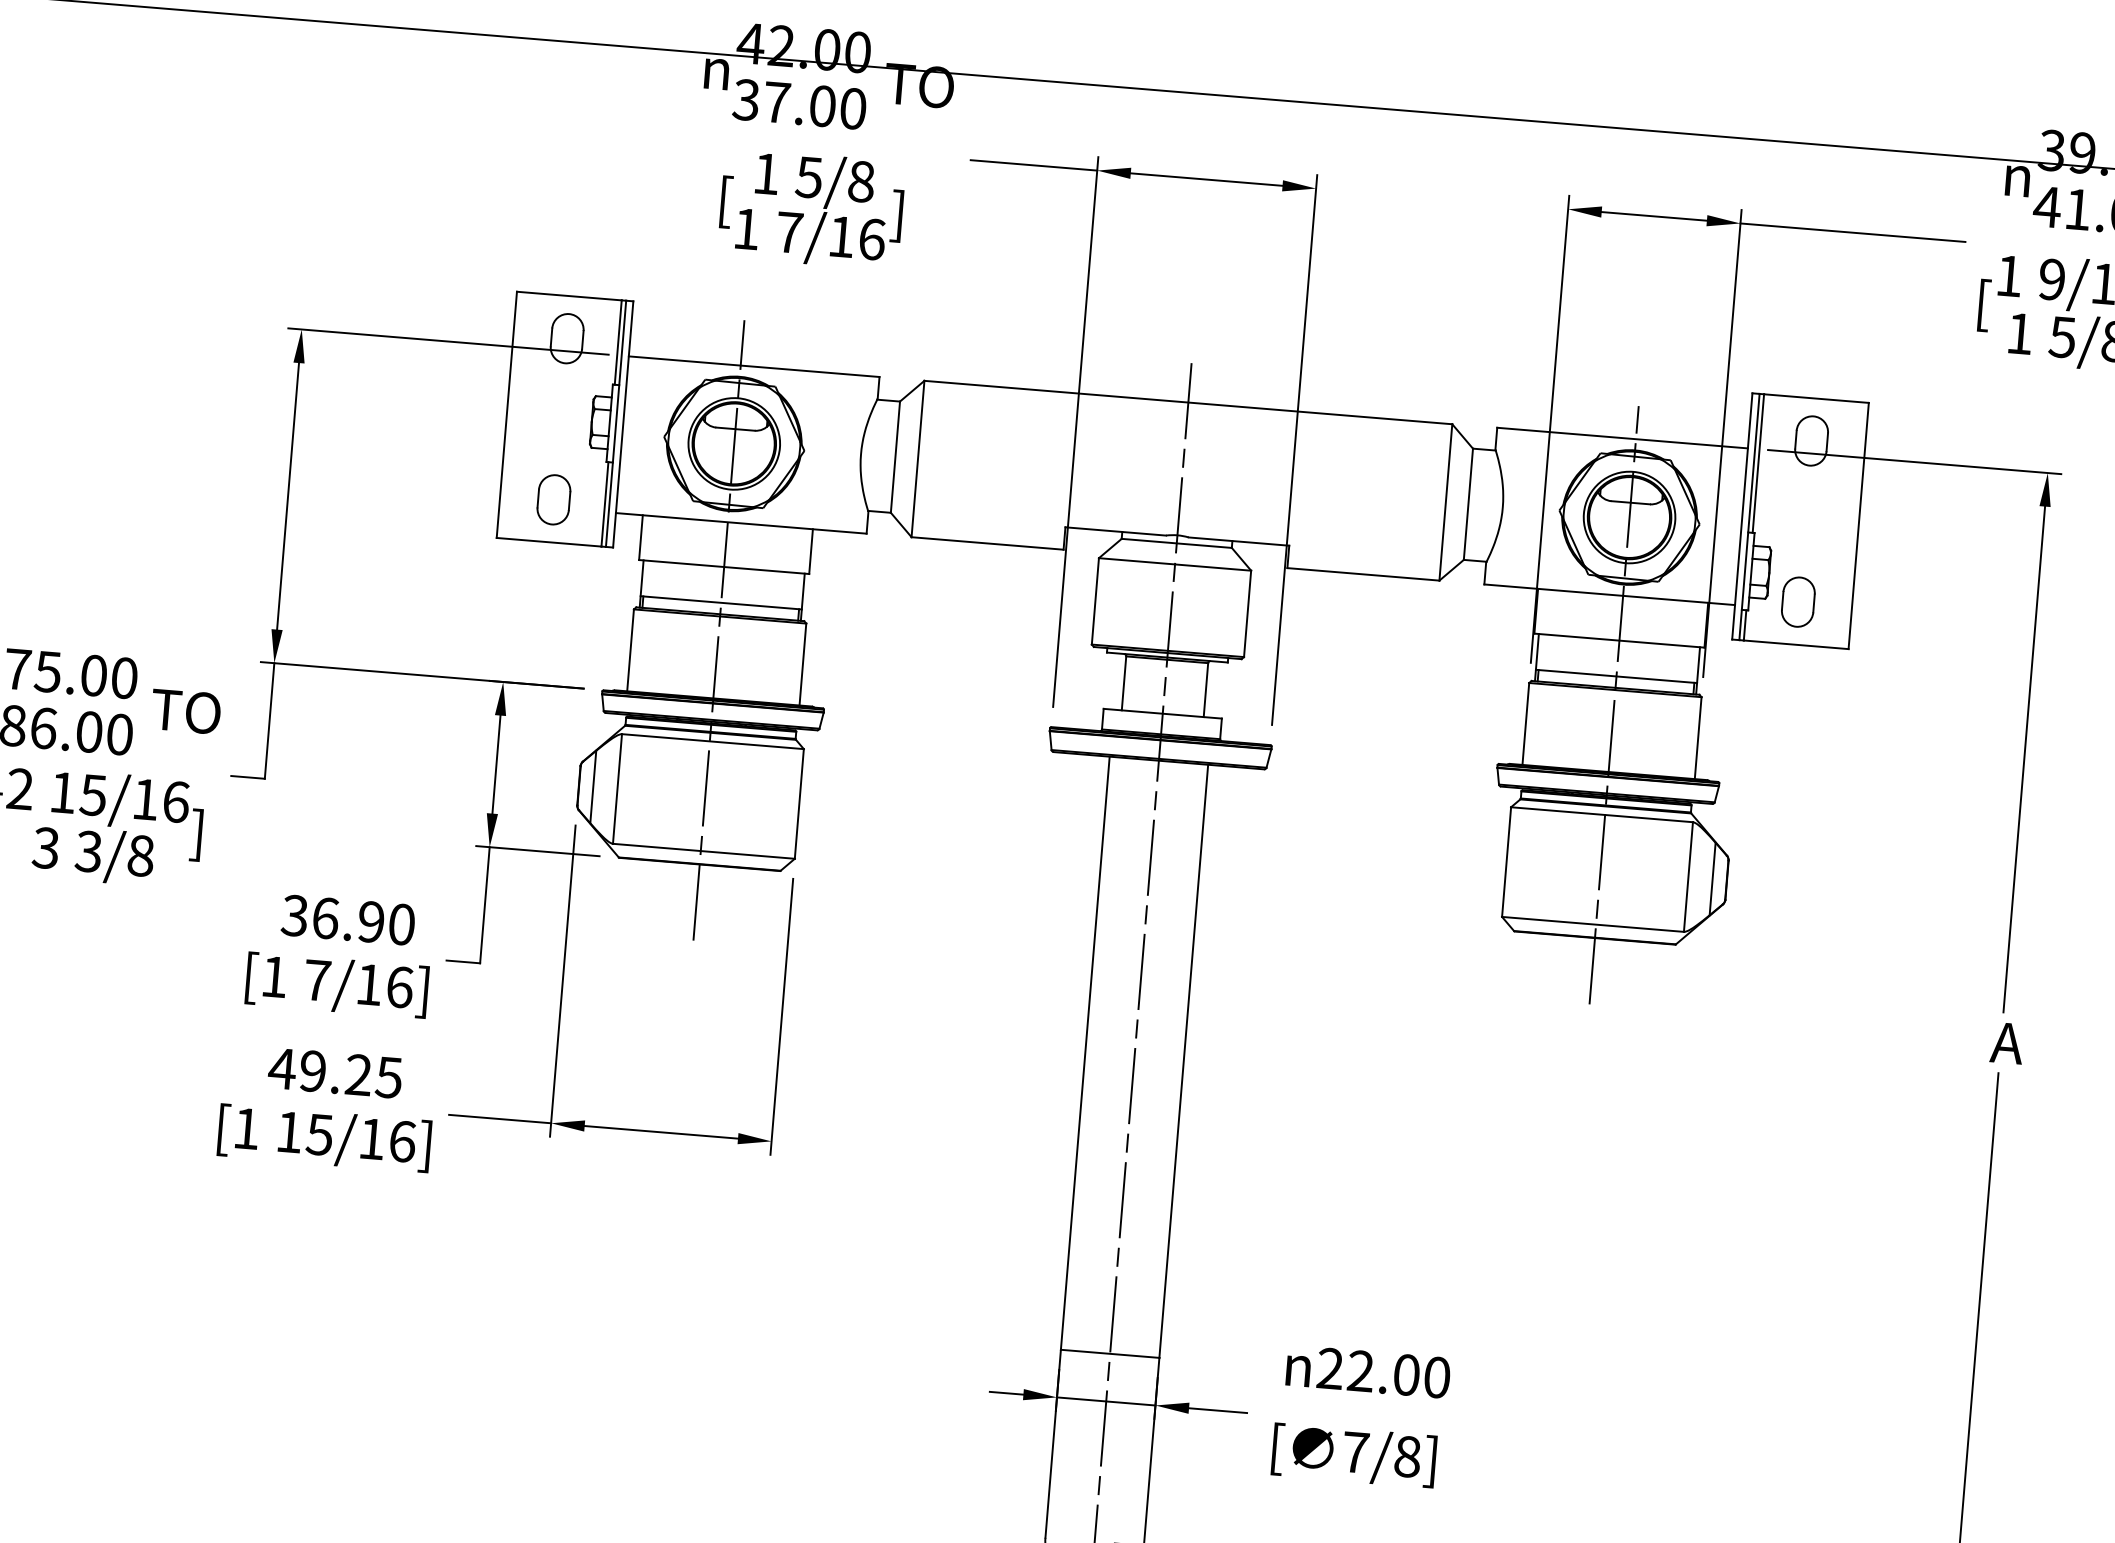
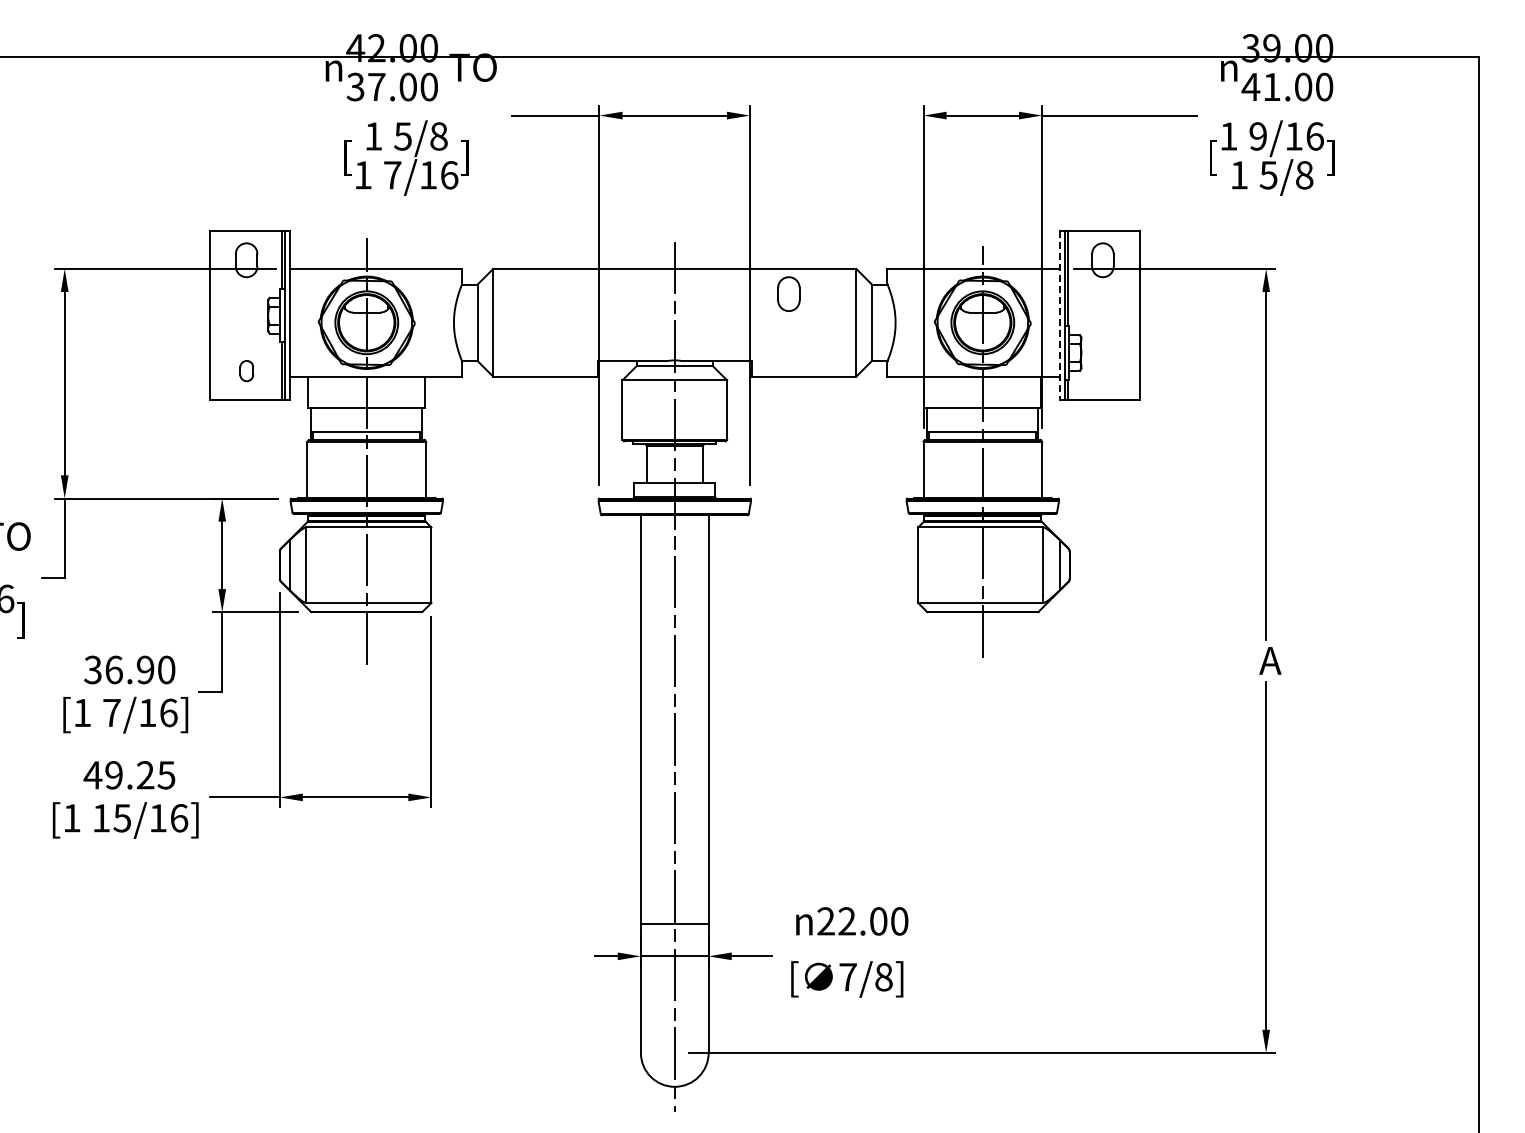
part: (553, 498) -> (246, 370), size x0.6
line: (1741, 516) -> (1059, 315), solid -> dashed
part: (1797, 601) -> (788, 293), moved

